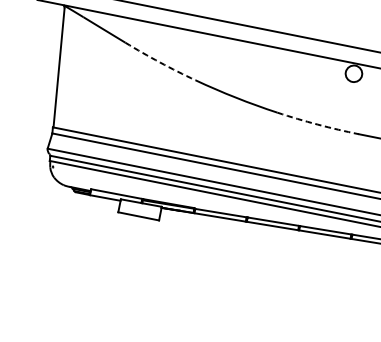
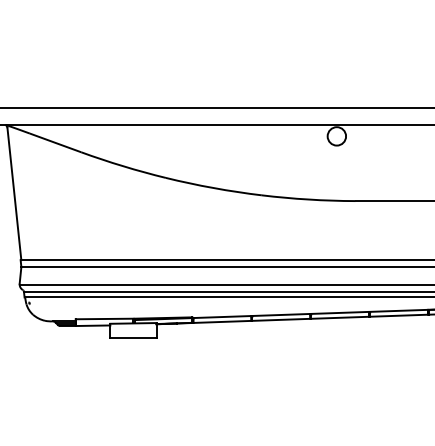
arc: (160, 62) -> (123, 166), dashed -> solid
arc: (317, 124) -> (308, 199), dashed -> solid

